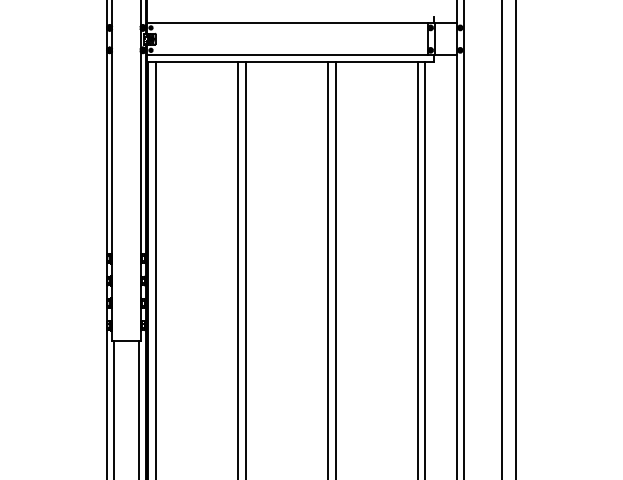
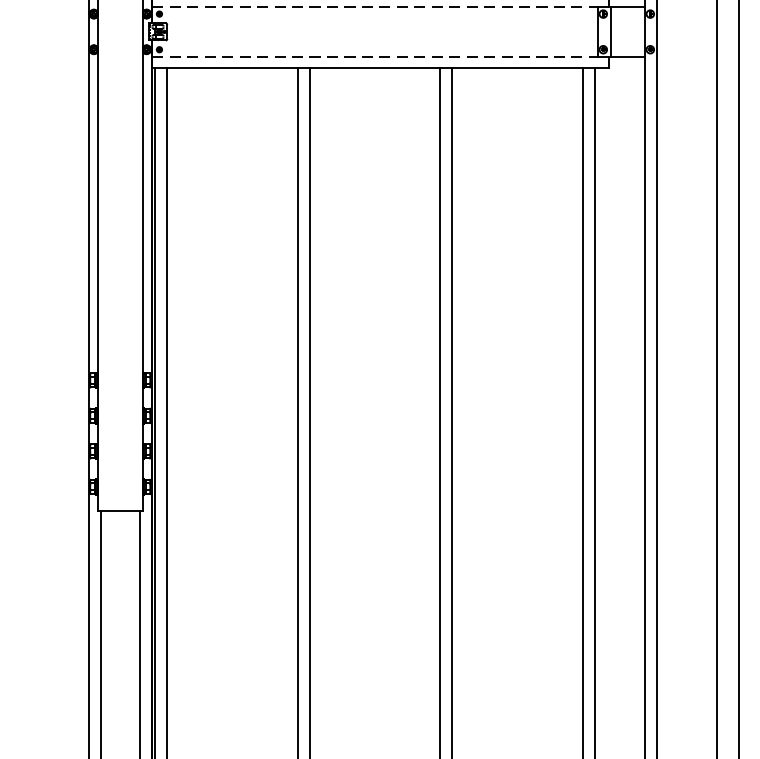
line: (287, 23) -> (376, 7), solid -> dashed
line: (287, 54) -> (376, 56), solid -> dashed

